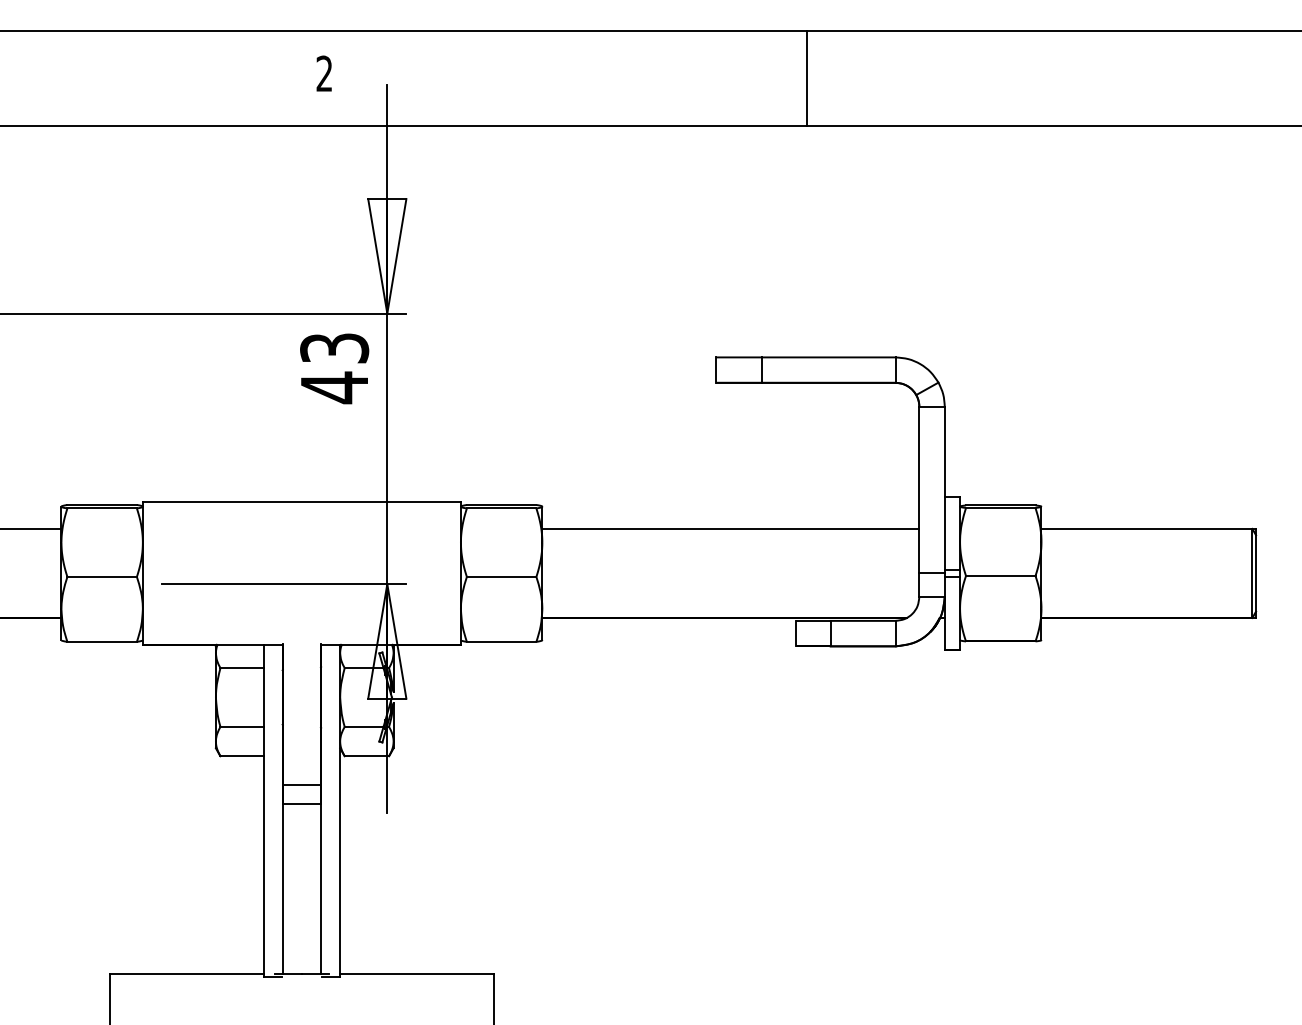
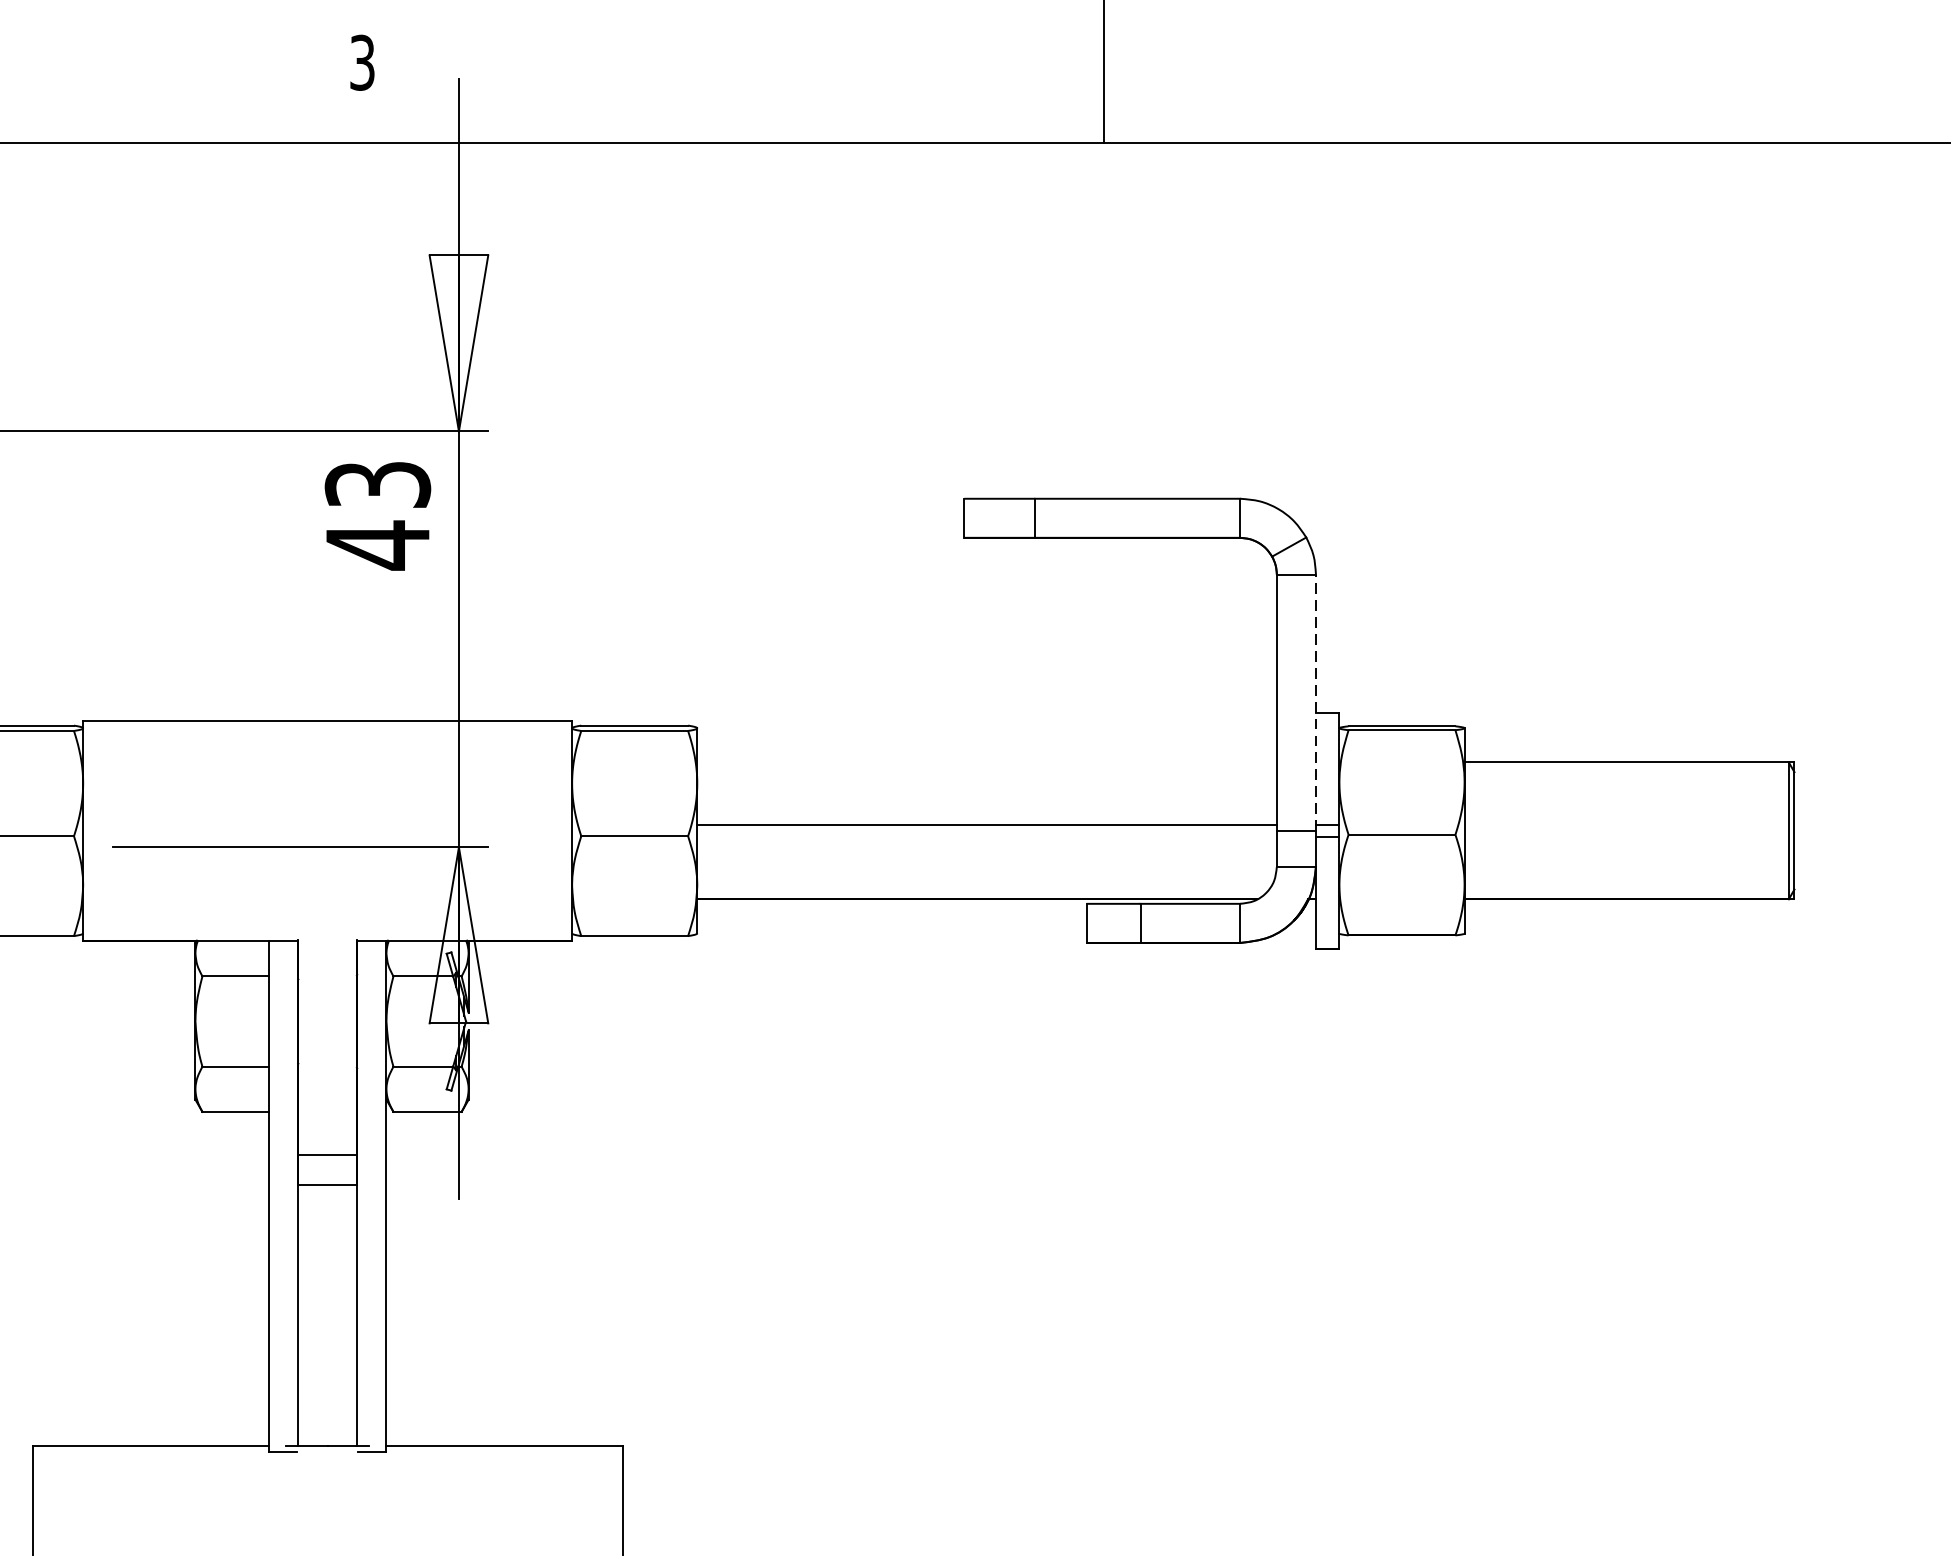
text: (324, 73) -> (362, 62), 2 -> 3
line: (944, 489) -> (1315, 701), solid -> dashed
line: (730, 528) -> (986, 824), moved

